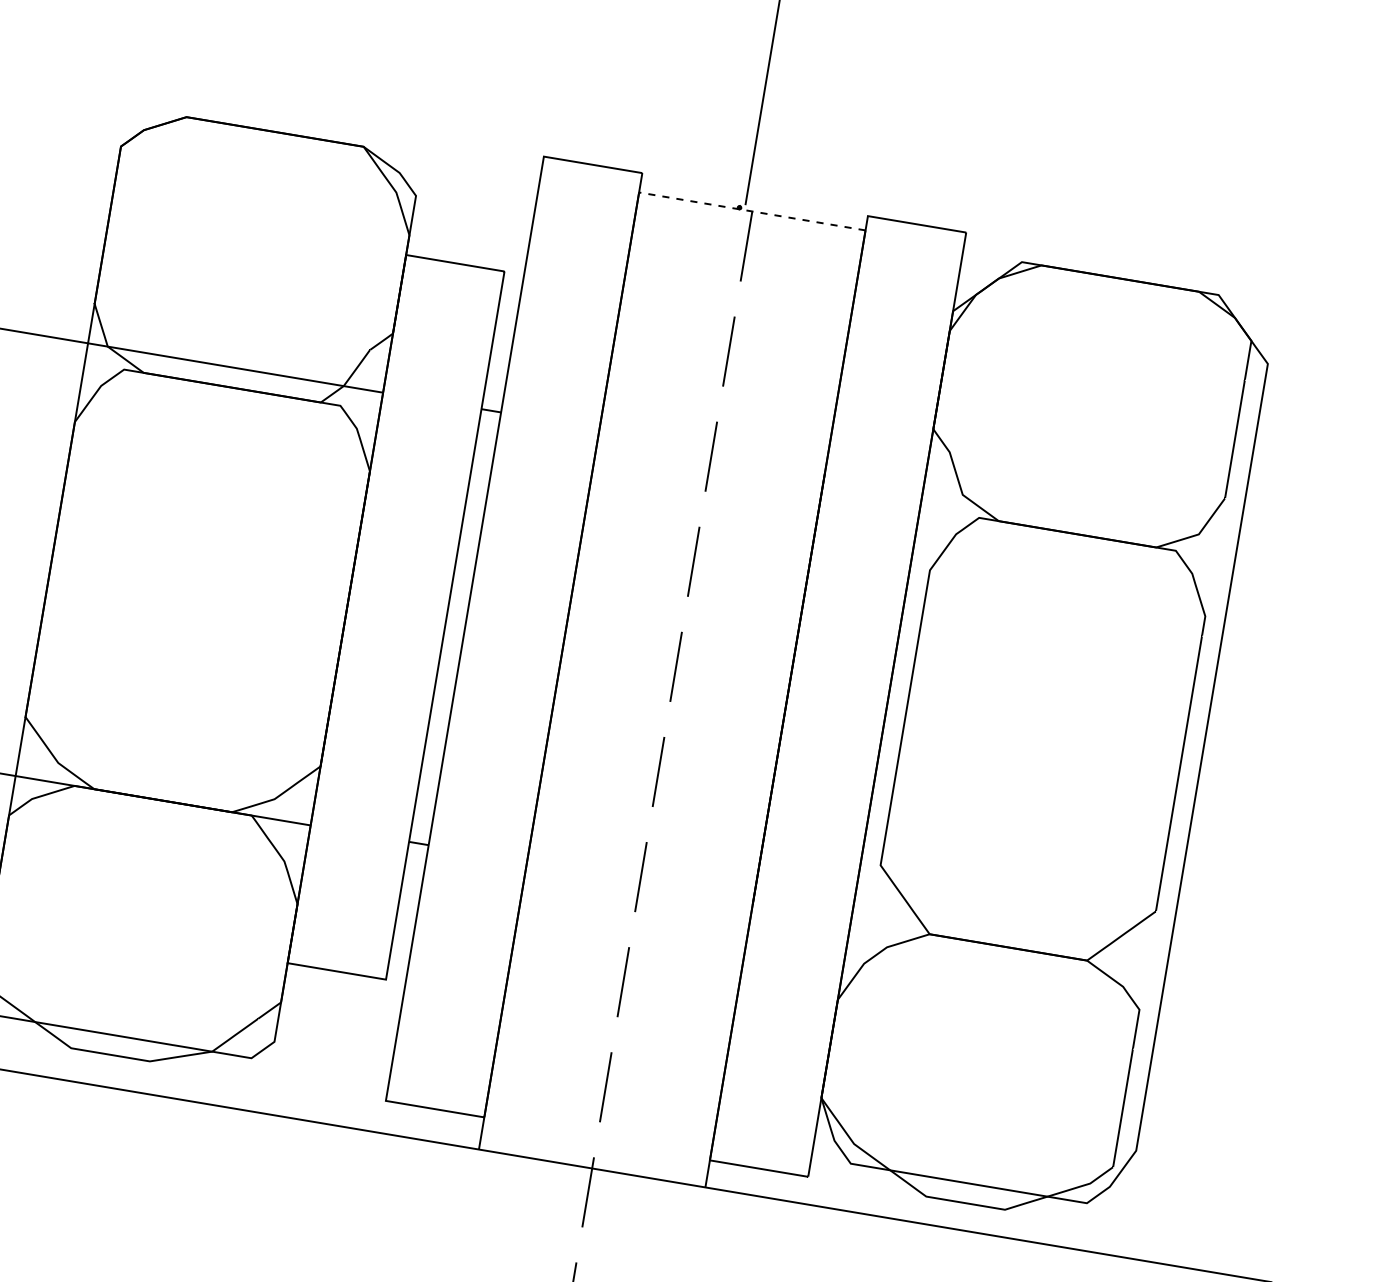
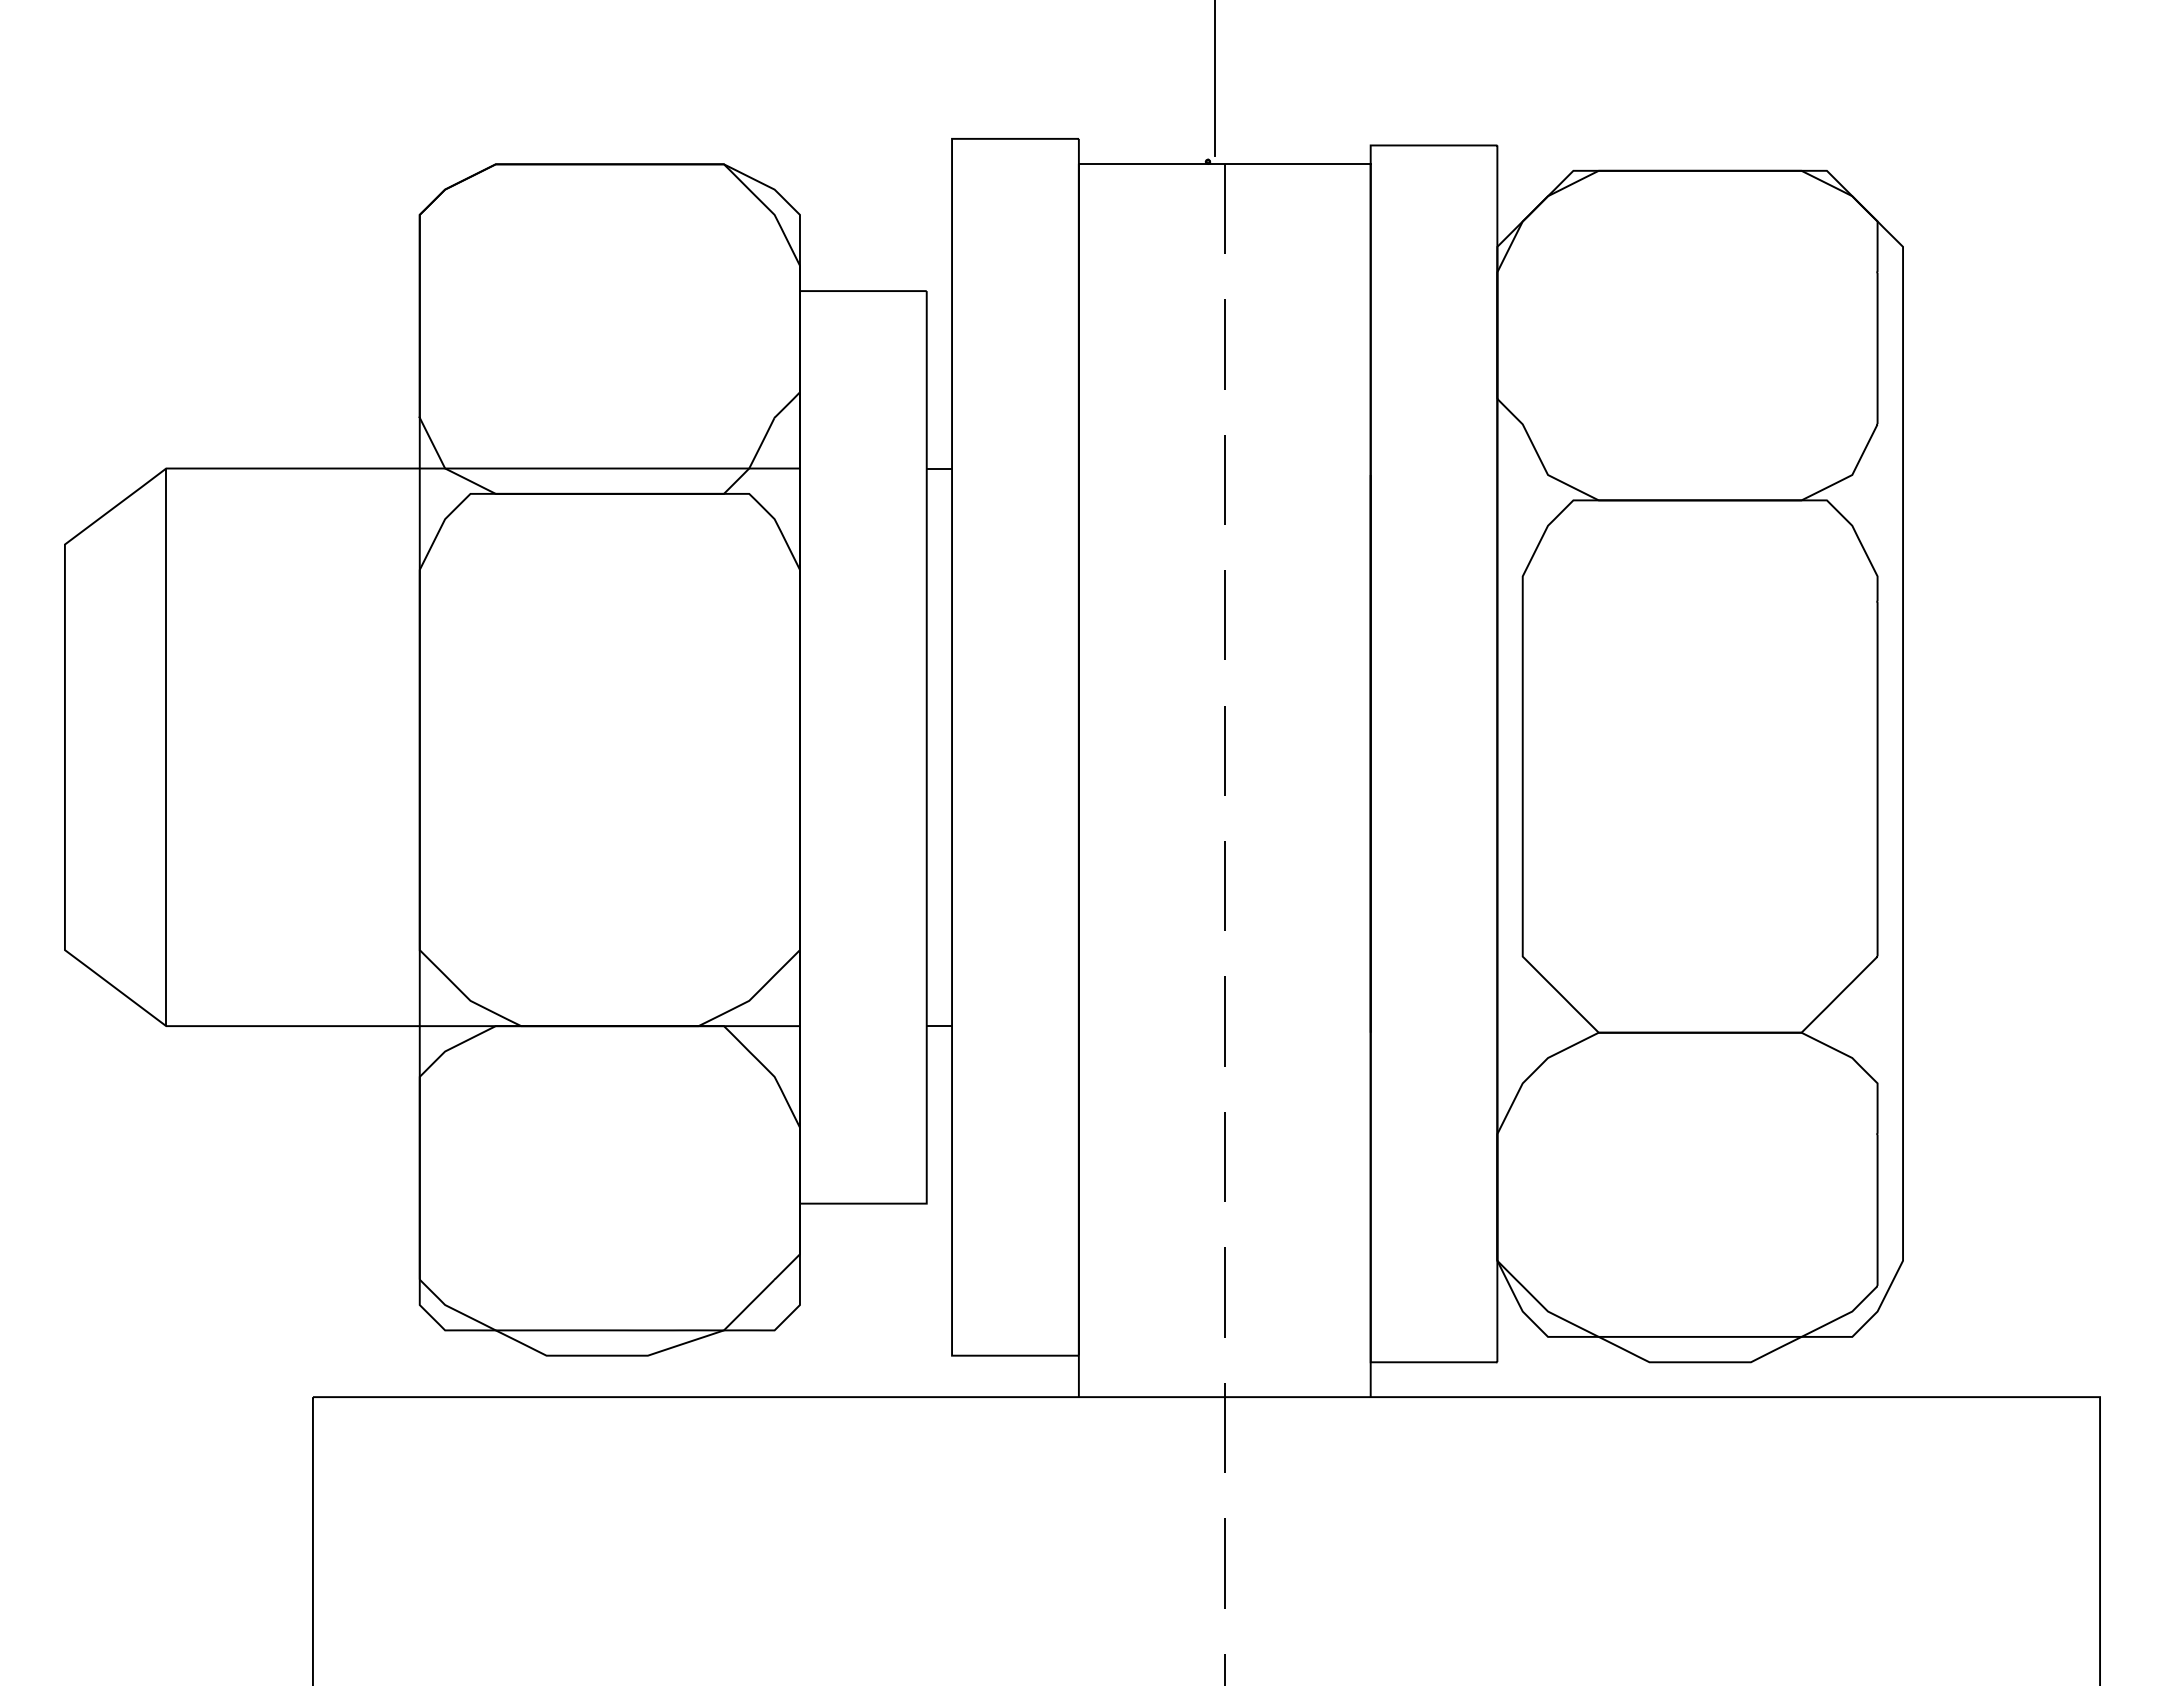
line: (752, 211) -> (1224, 163), dashed -> solid

